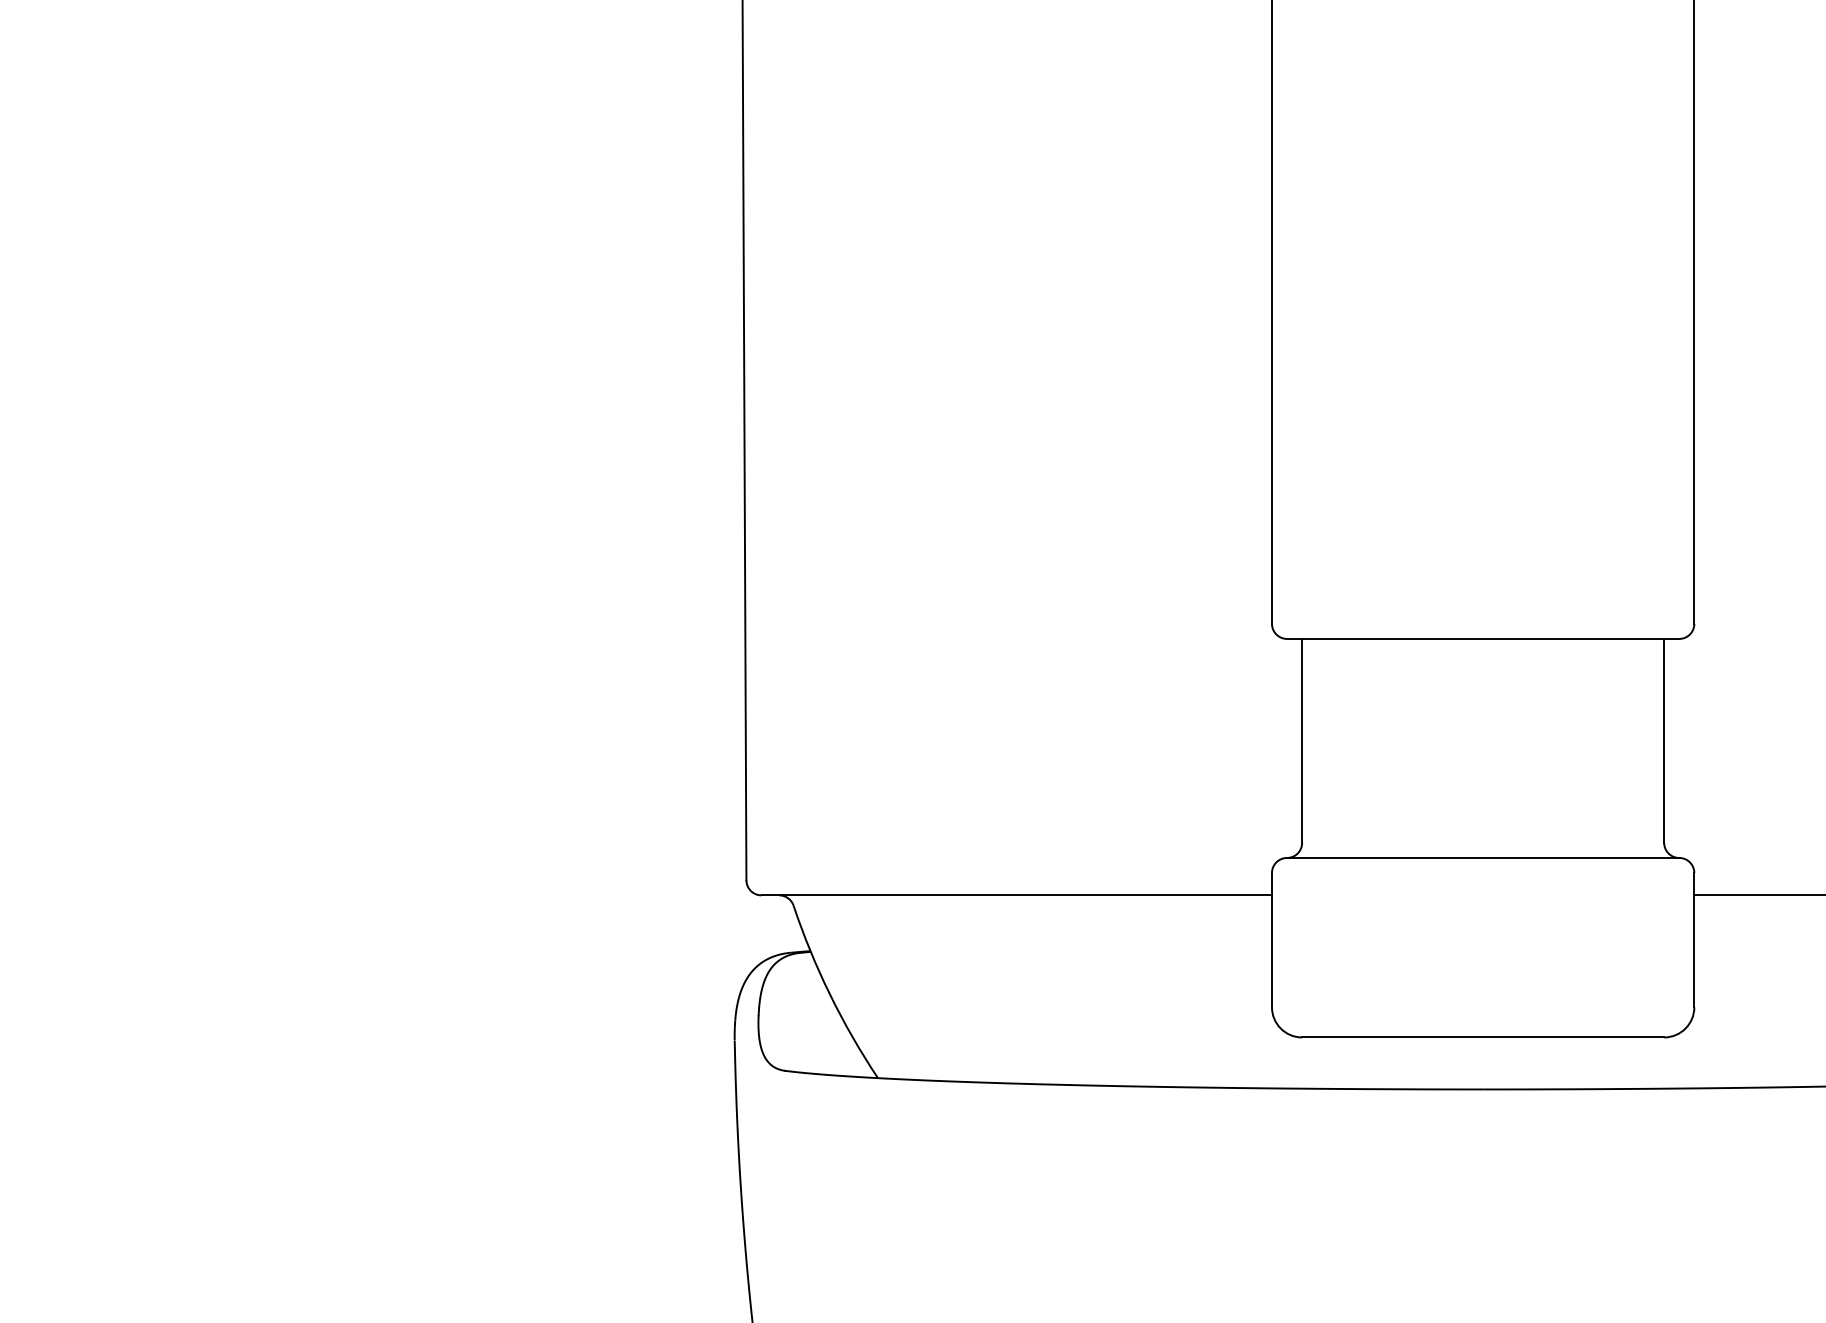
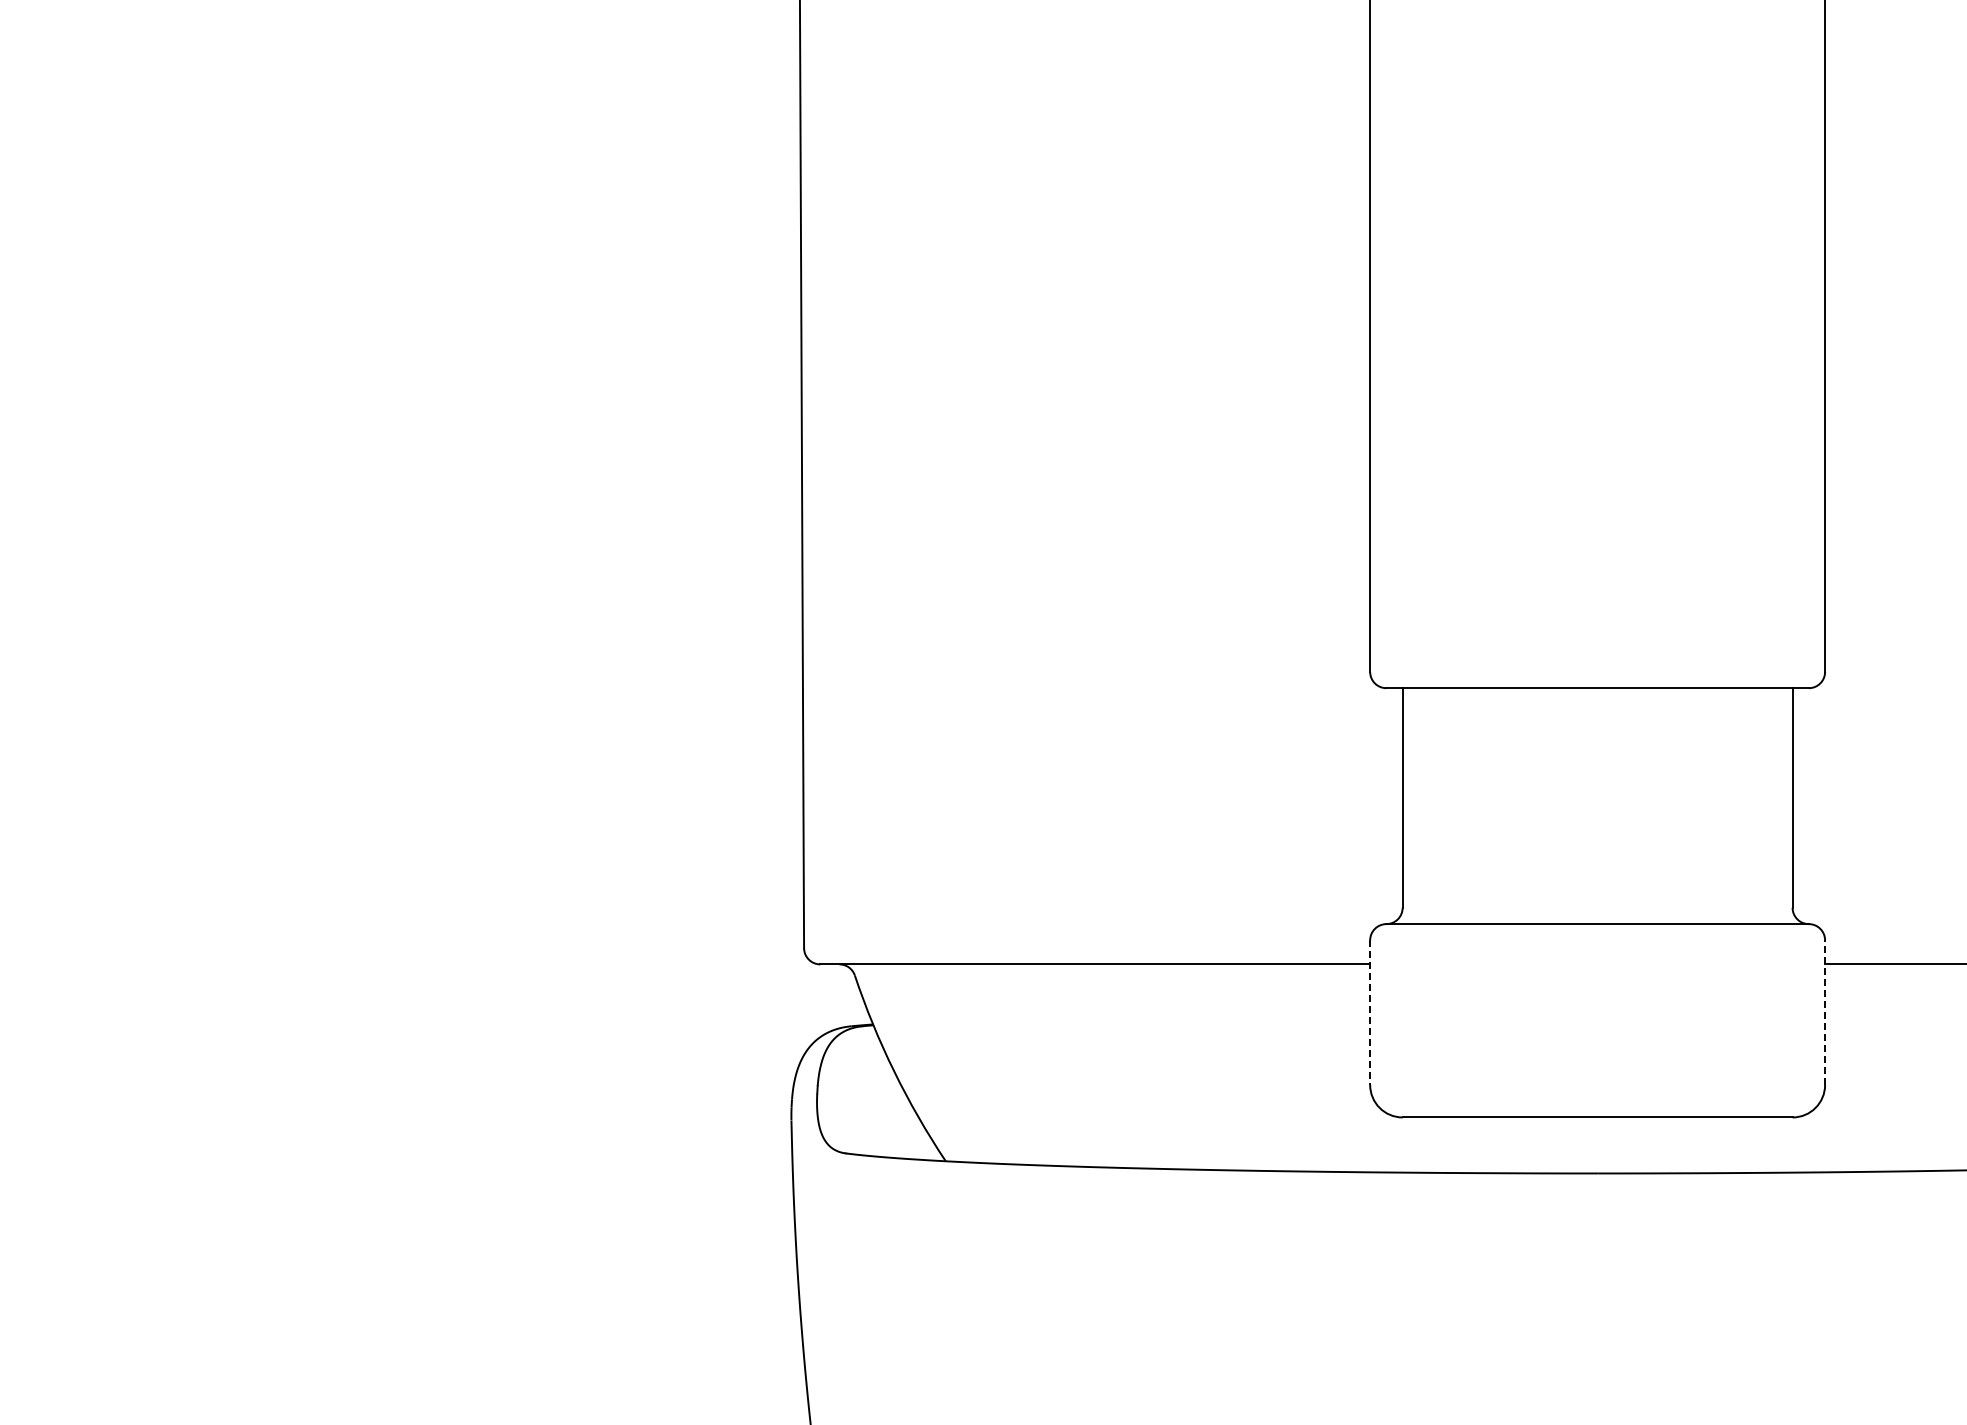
line: (1272, 940) -> (1370, 1013), solid -> dashed
line: (1694, 940) -> (1825, 1012), solid -> dashed

